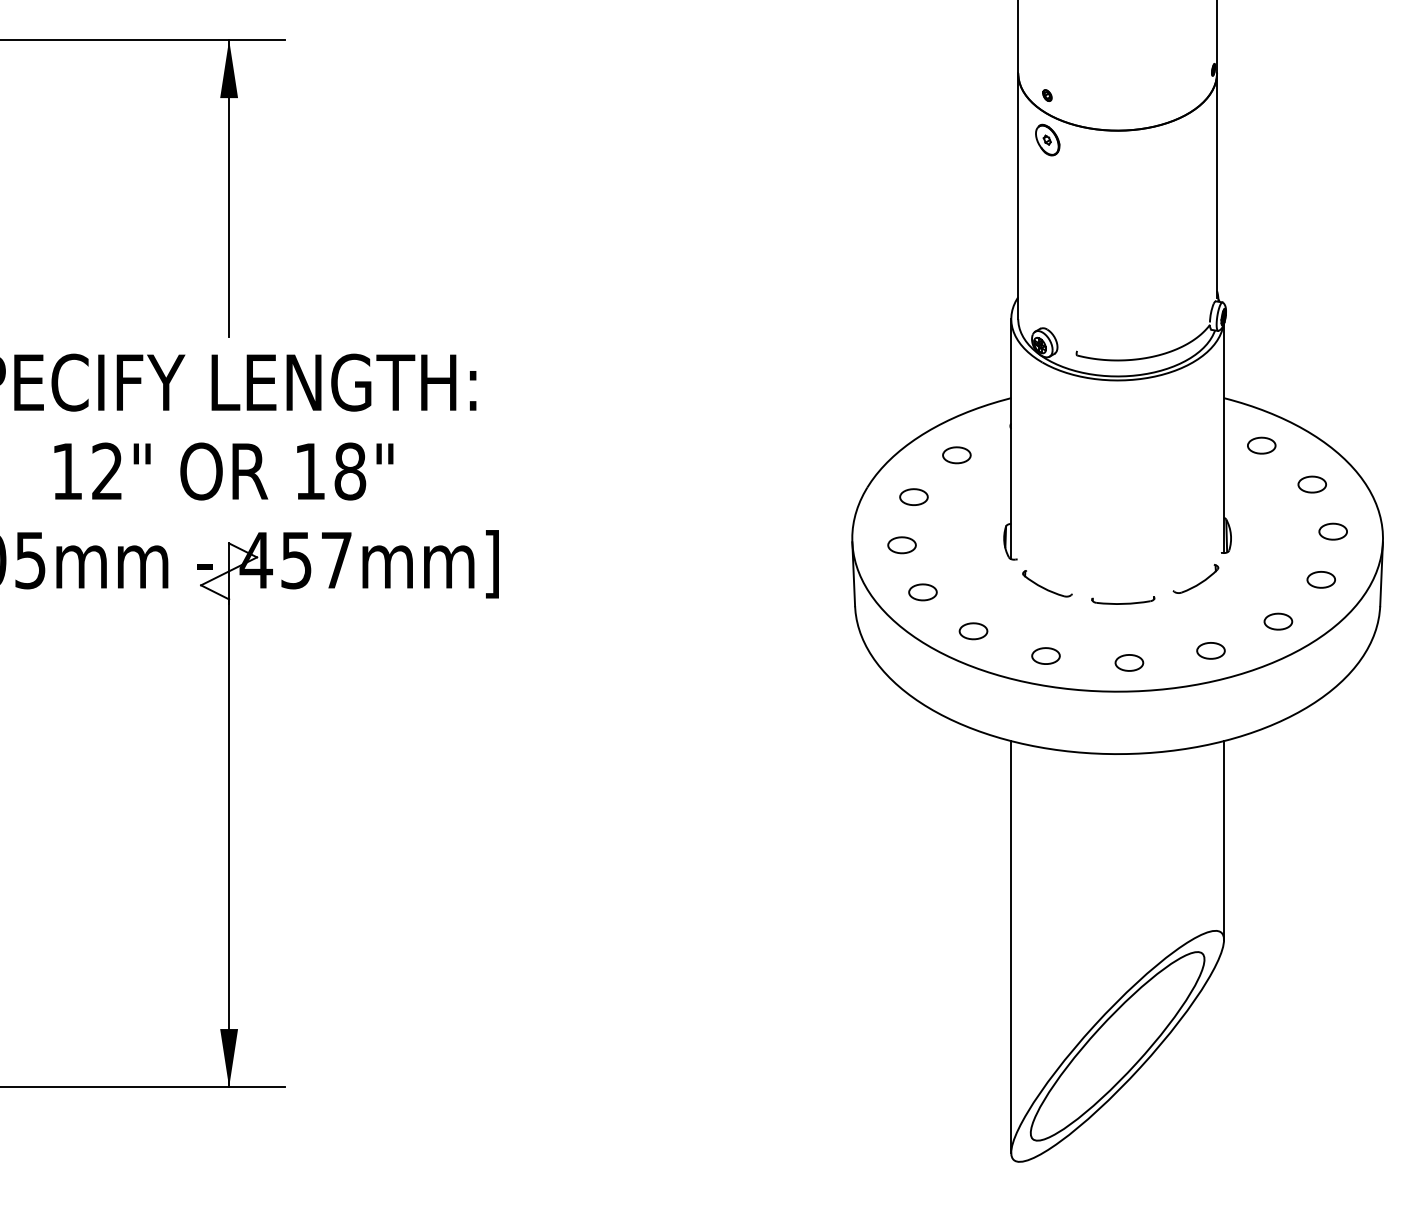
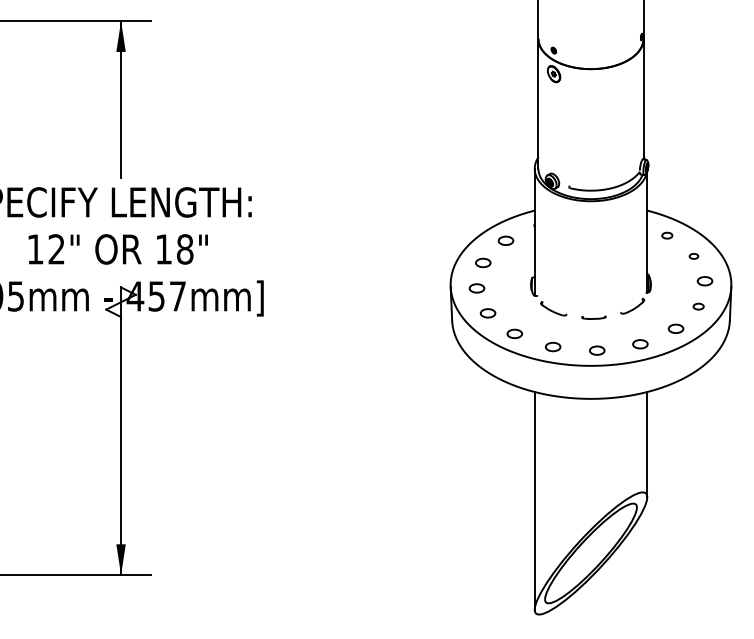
part: (1262, 445) -> (667, 235), size x0.7
part: (1311, 484) -> (693, 256), size x0.6
part: (1320, 579) -> (698, 306), size x0.7
part: (1122, 600) -> (593, 317), size x0.7

